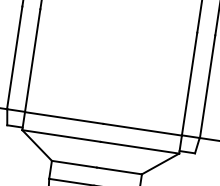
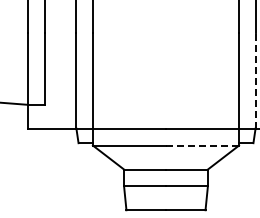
line: (207, 86) -> (255, 80), solid -> dashed
line: (139, 147) -> (202, 145), solid -> dashed

